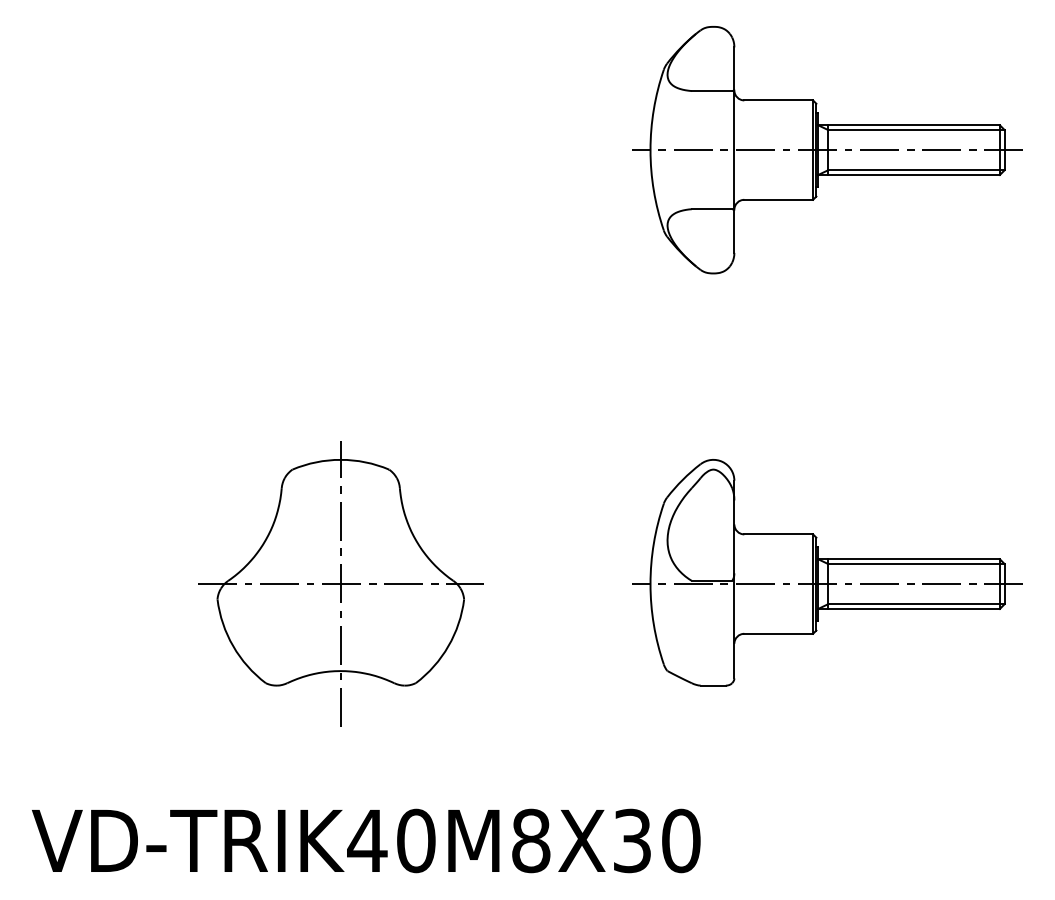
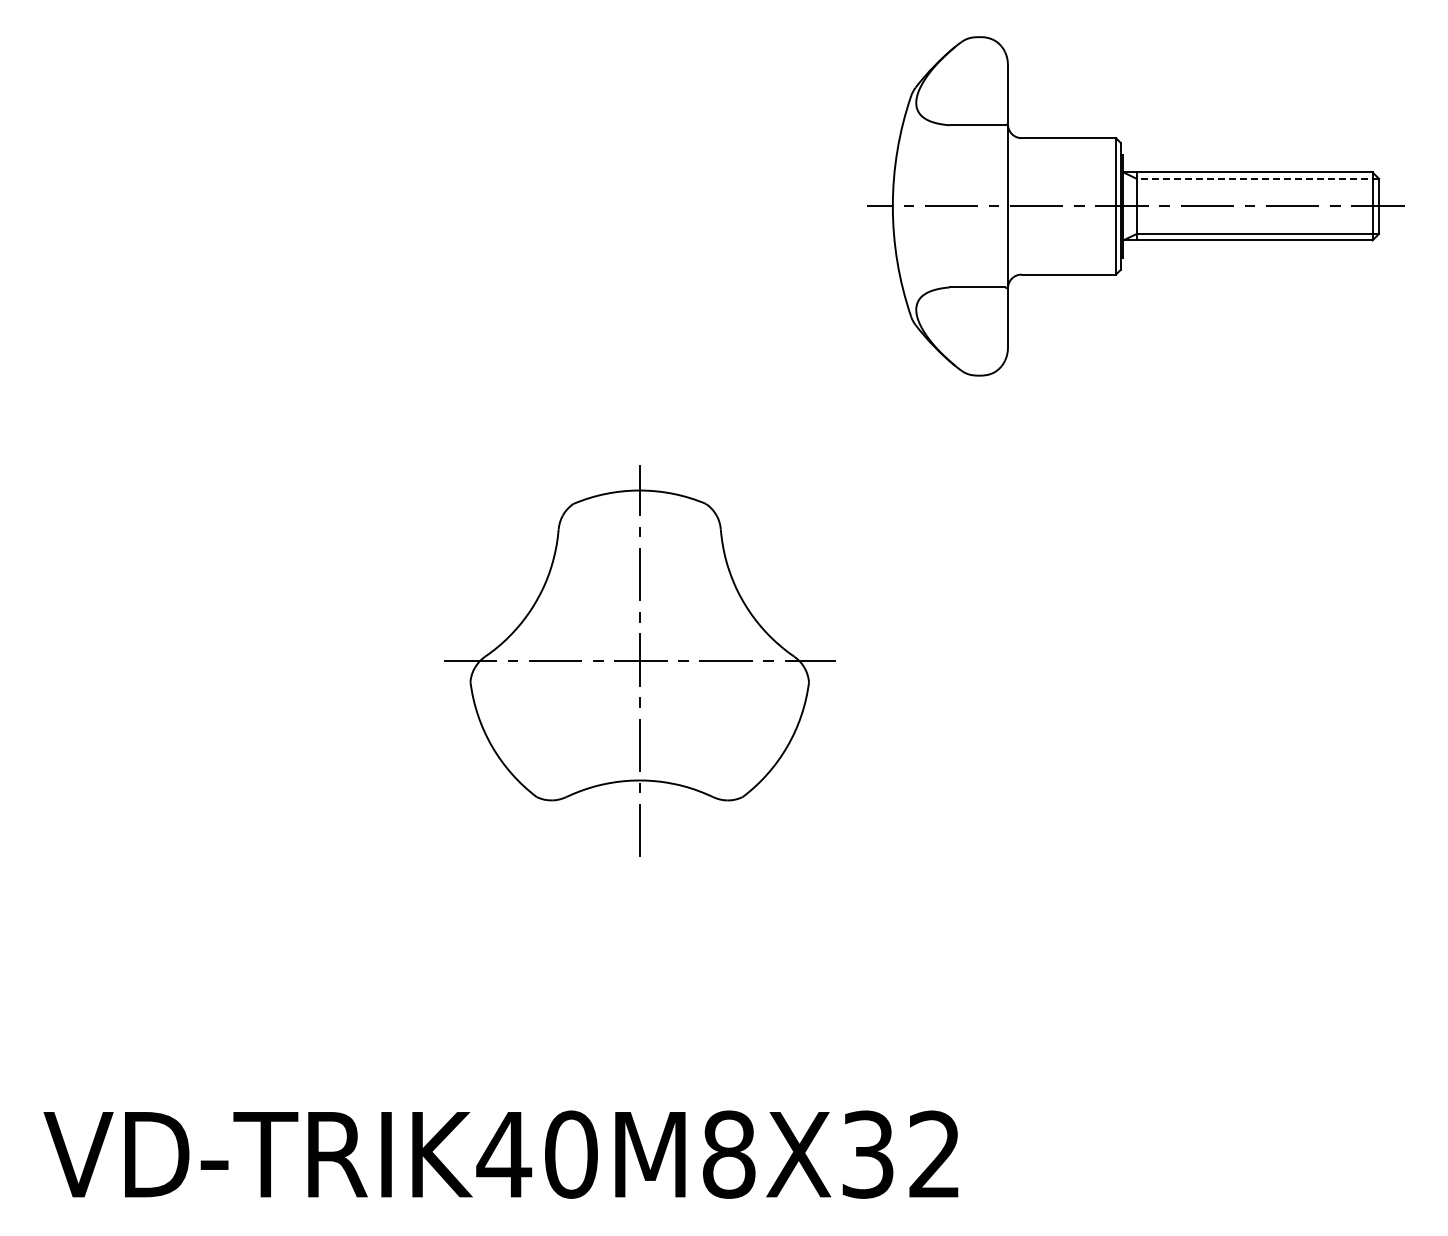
line: (916, 129) -> (1257, 178), solid -> dashed
part: (827, 572) -> (1135, 786), removed
part: (340, 583) -> (639, 660), moved
text: (680, 840) -> (934, 1154), VD-TRIK40M8X30 -> VD-TRIK40M8X32

